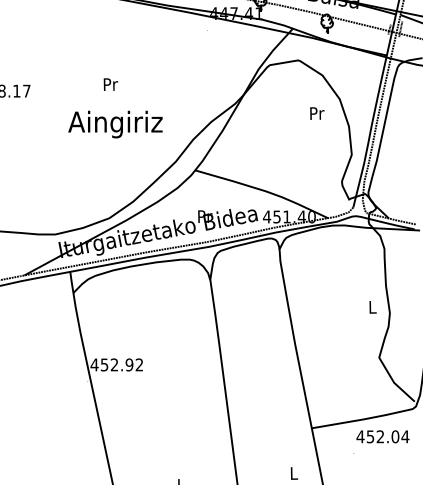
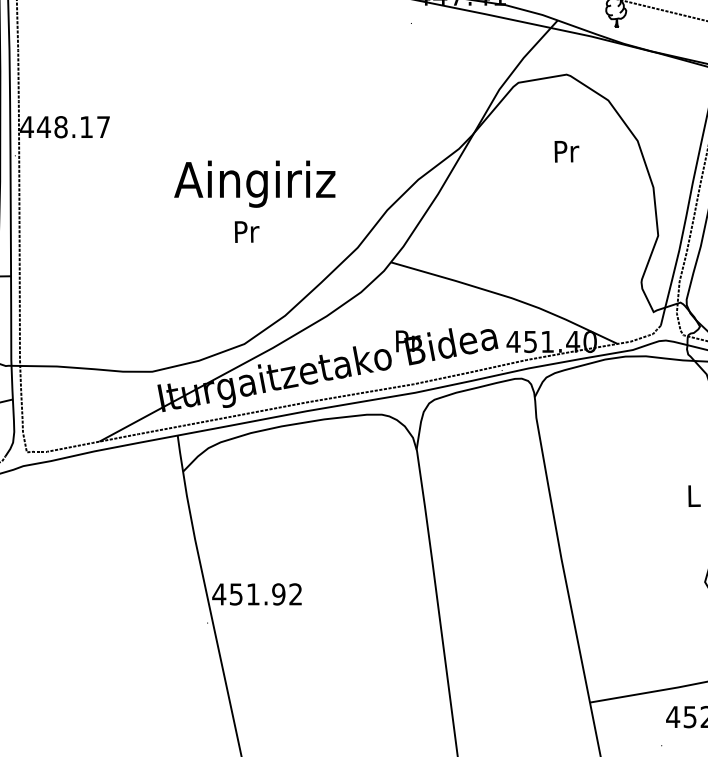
text: (110, 84) -> (246, 231), moved
text: (317, 113) -> (567, 151), moved
text: (114, 364) -> (253, 593), 452.92 -> 451.92

